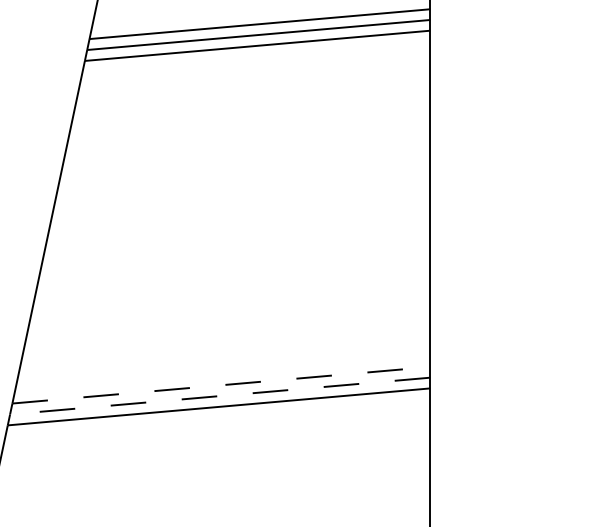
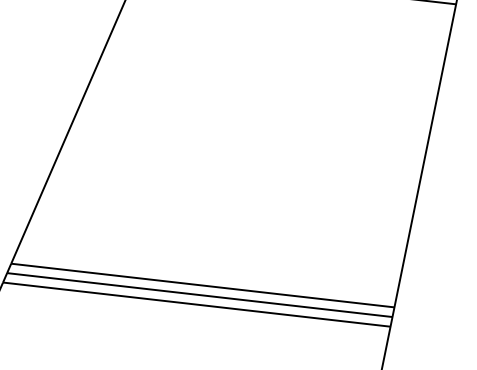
line: (221, 385) -> (202, 285), dashed -> solid
line: (220, 396) -> (200, 295), dashed -> solid

